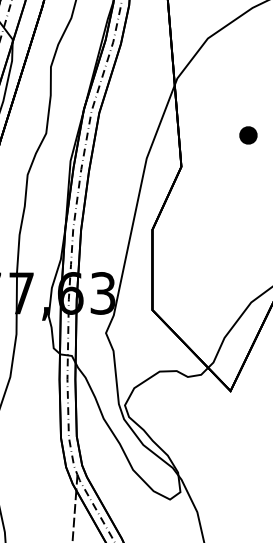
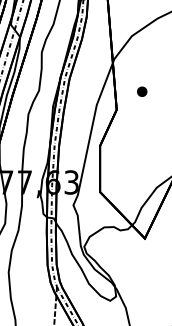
part: (248, 134) -> (142, 91), moved

